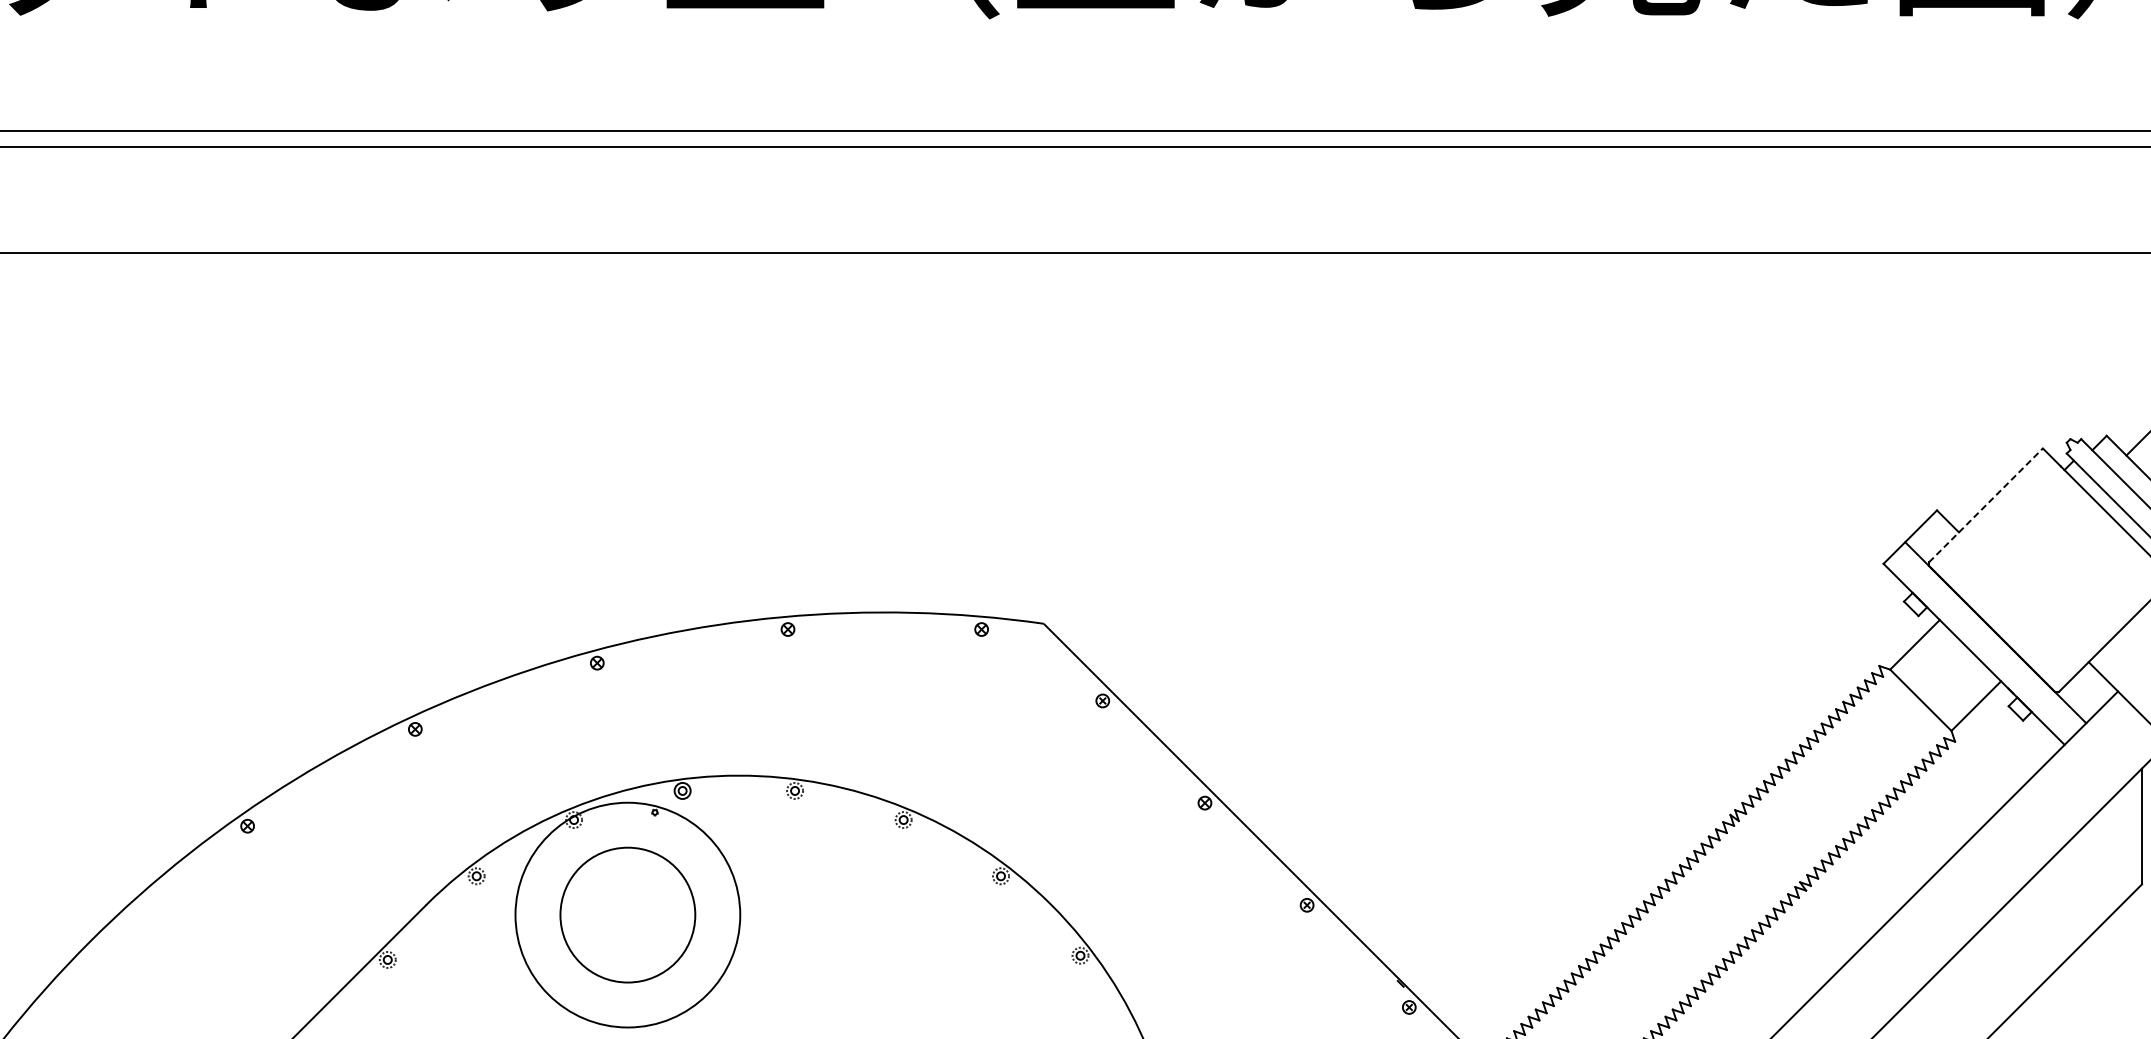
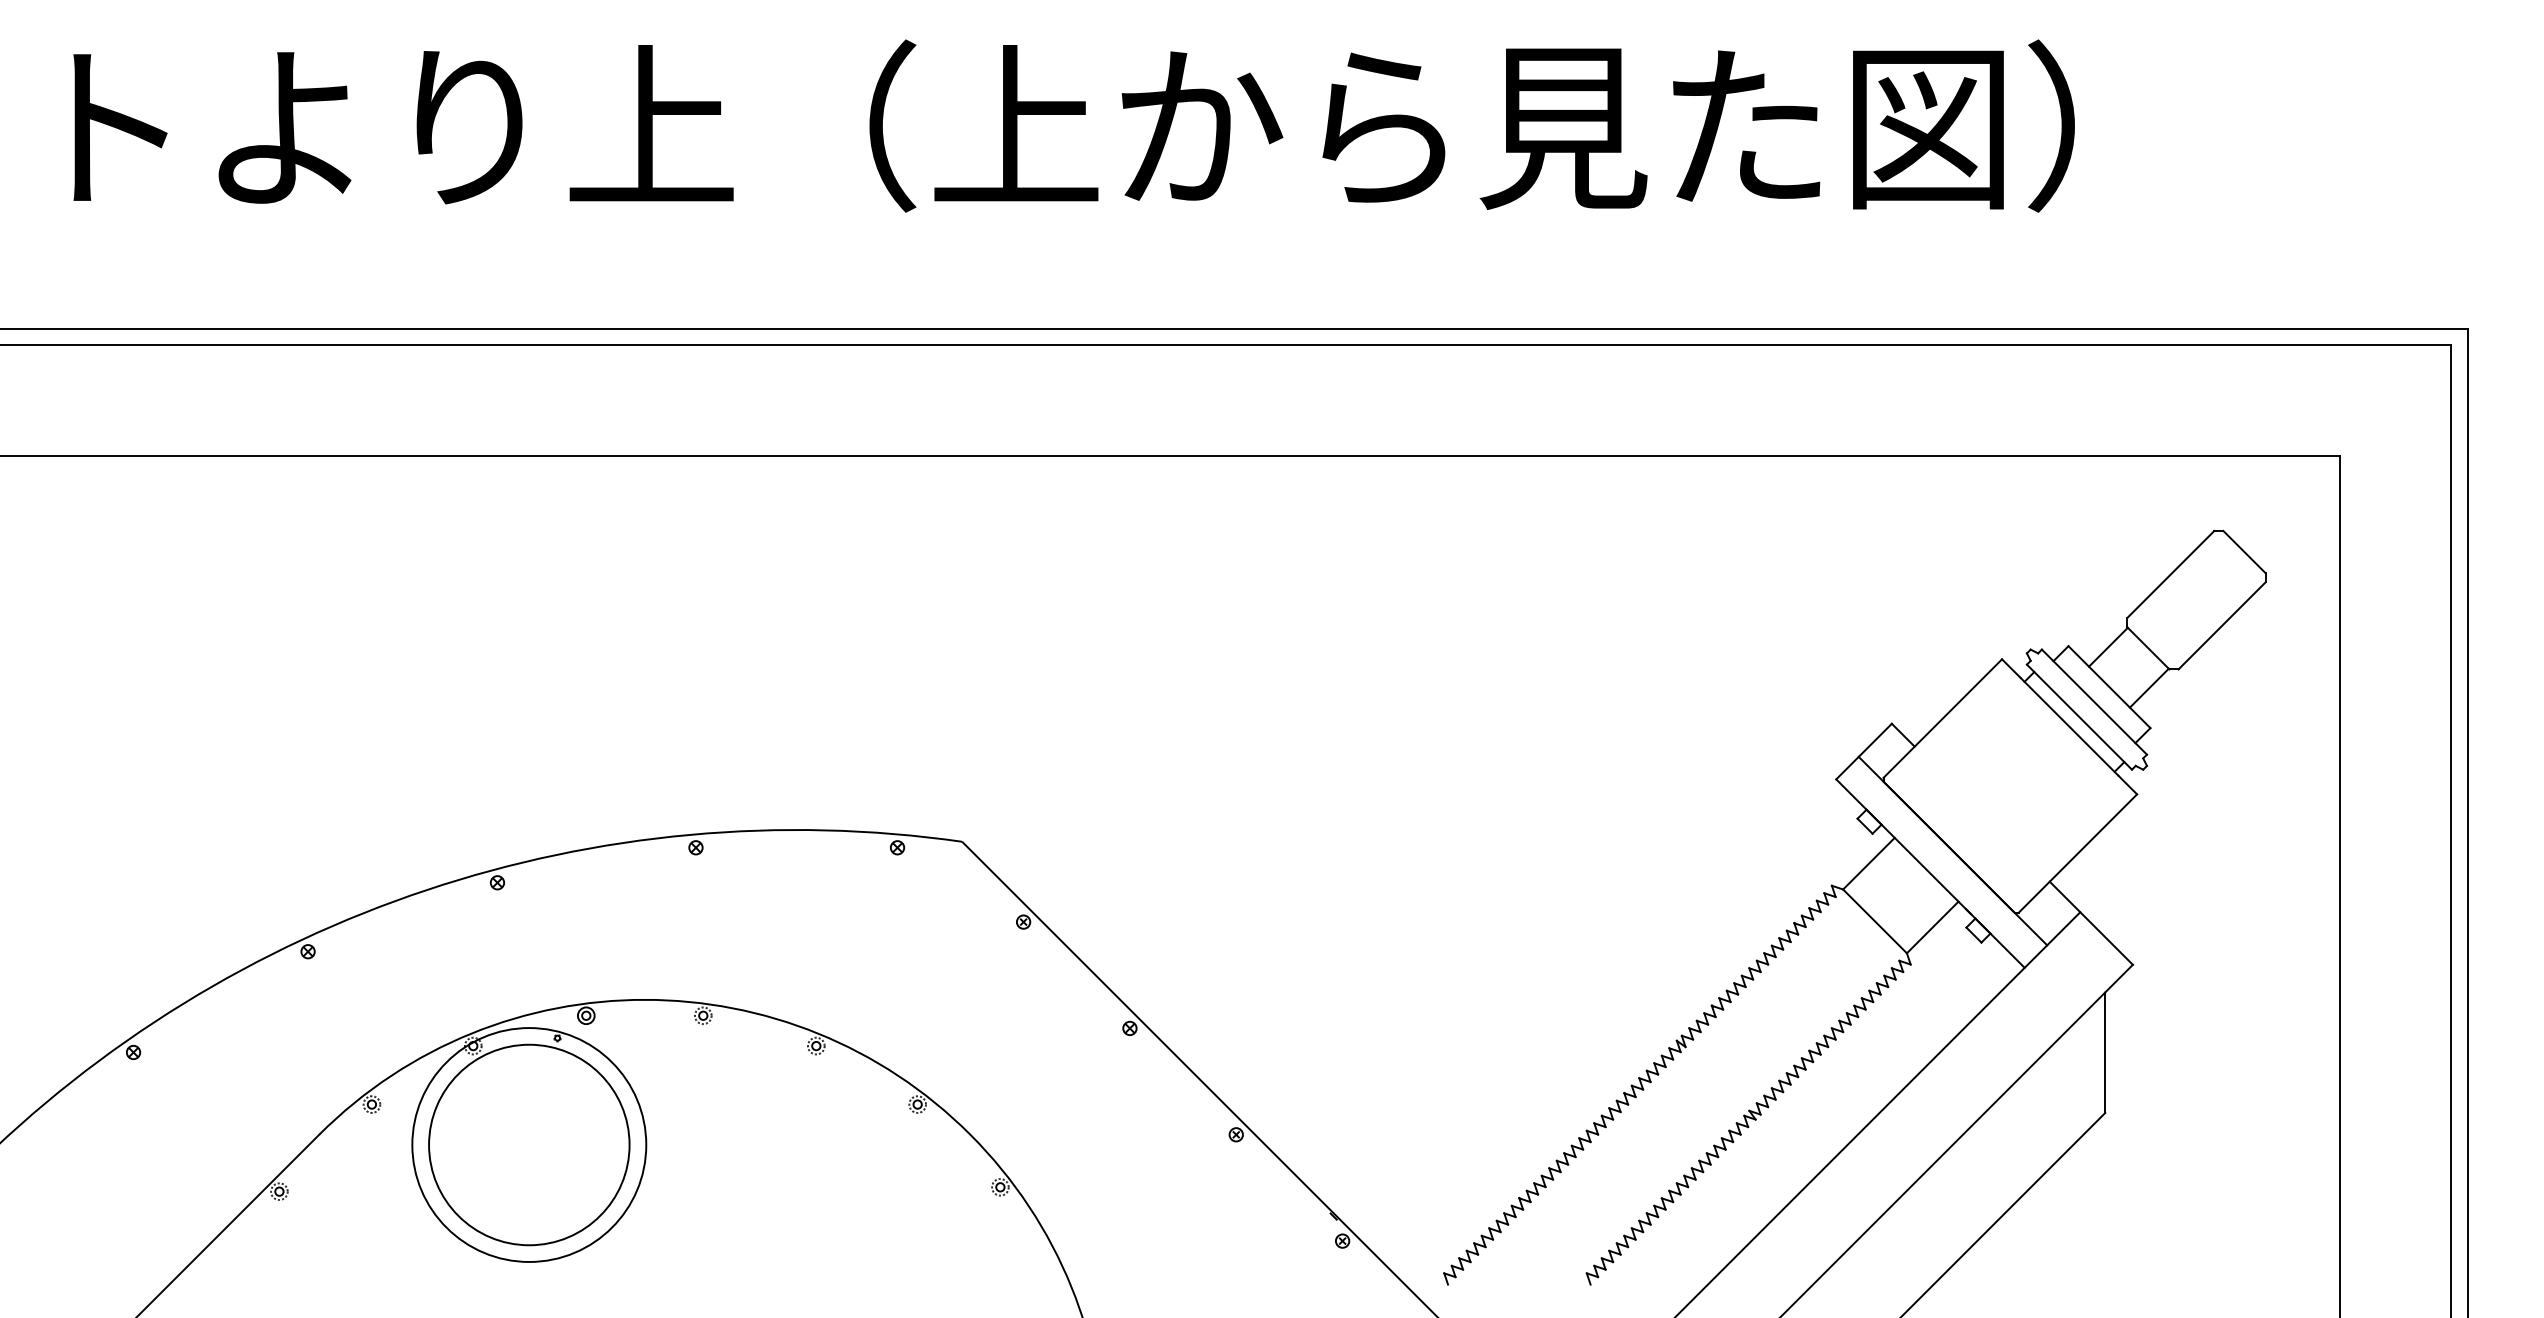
line: (1985, 505) -> (1942, 718), dashed -> solid
circle: (628, 914) -> (529, 1144), size x1.43

